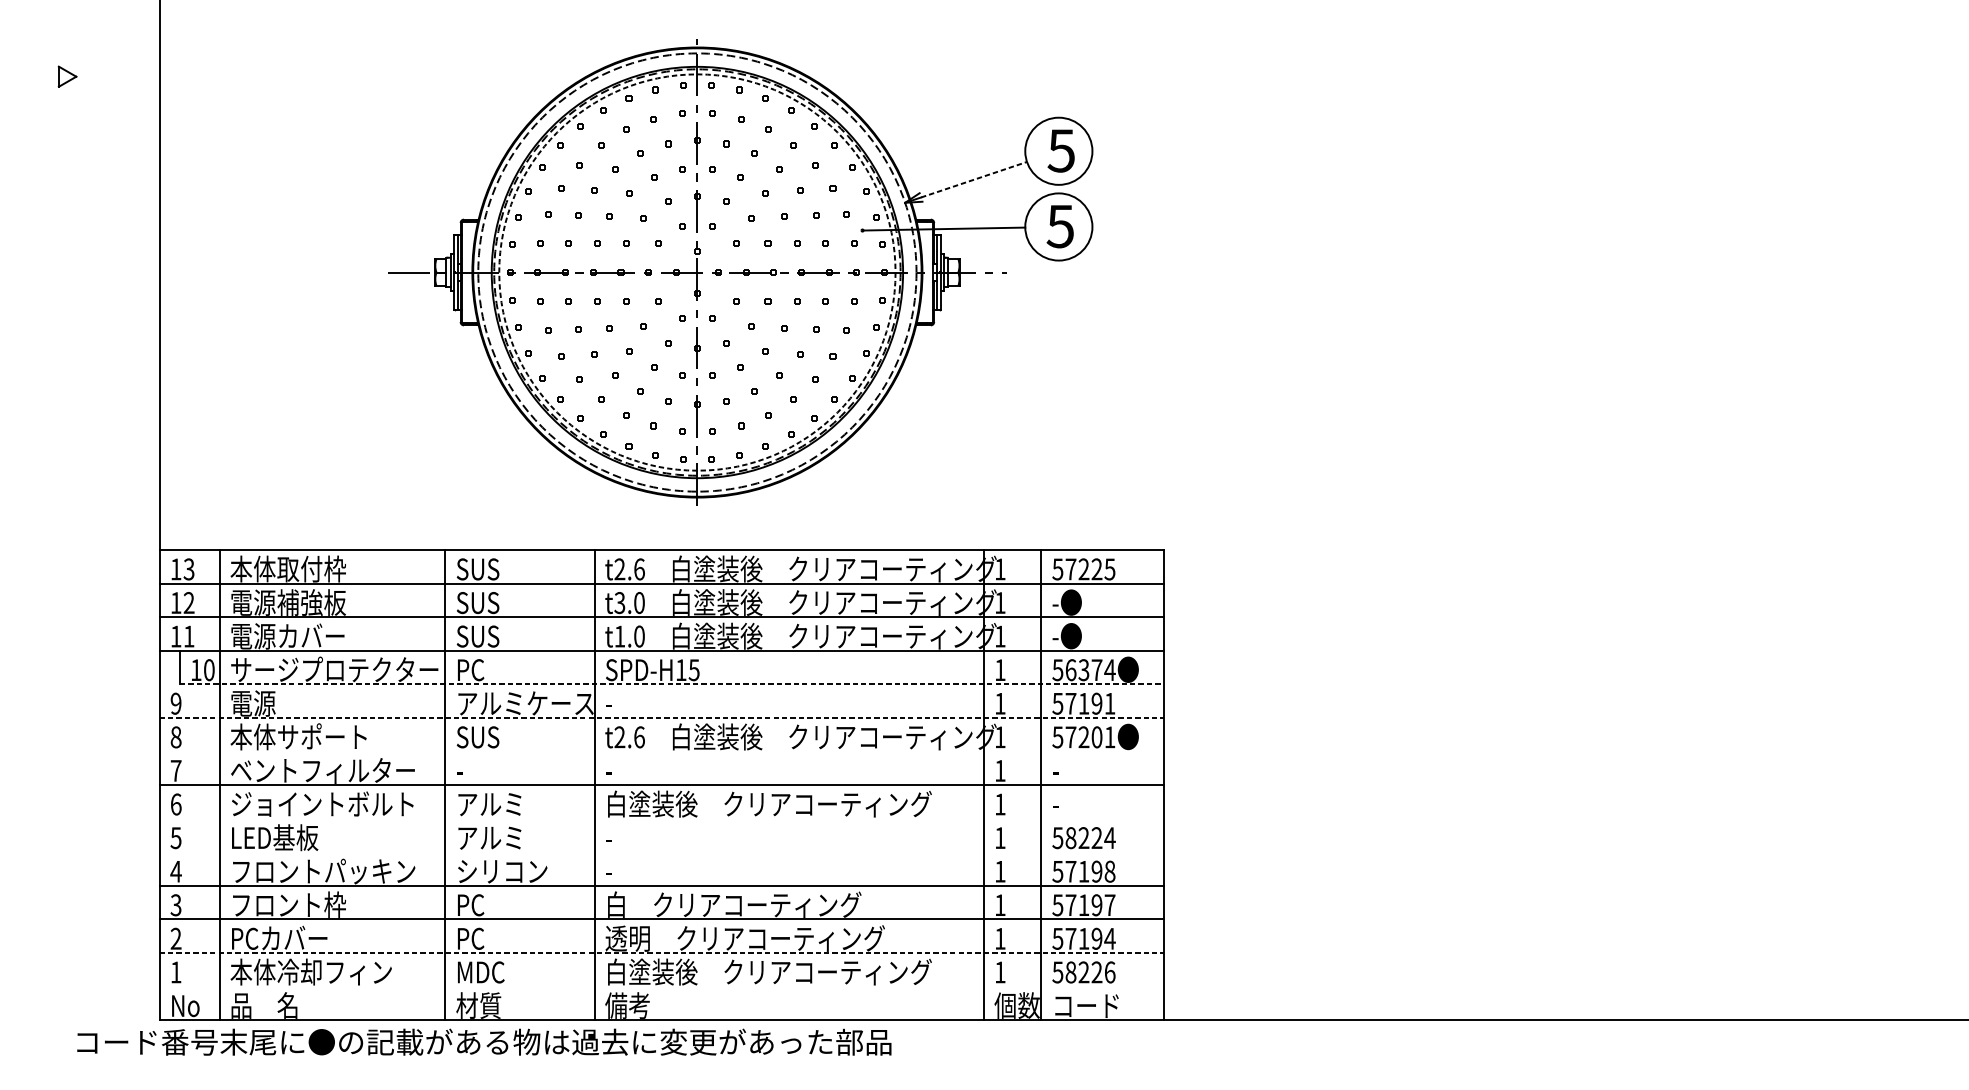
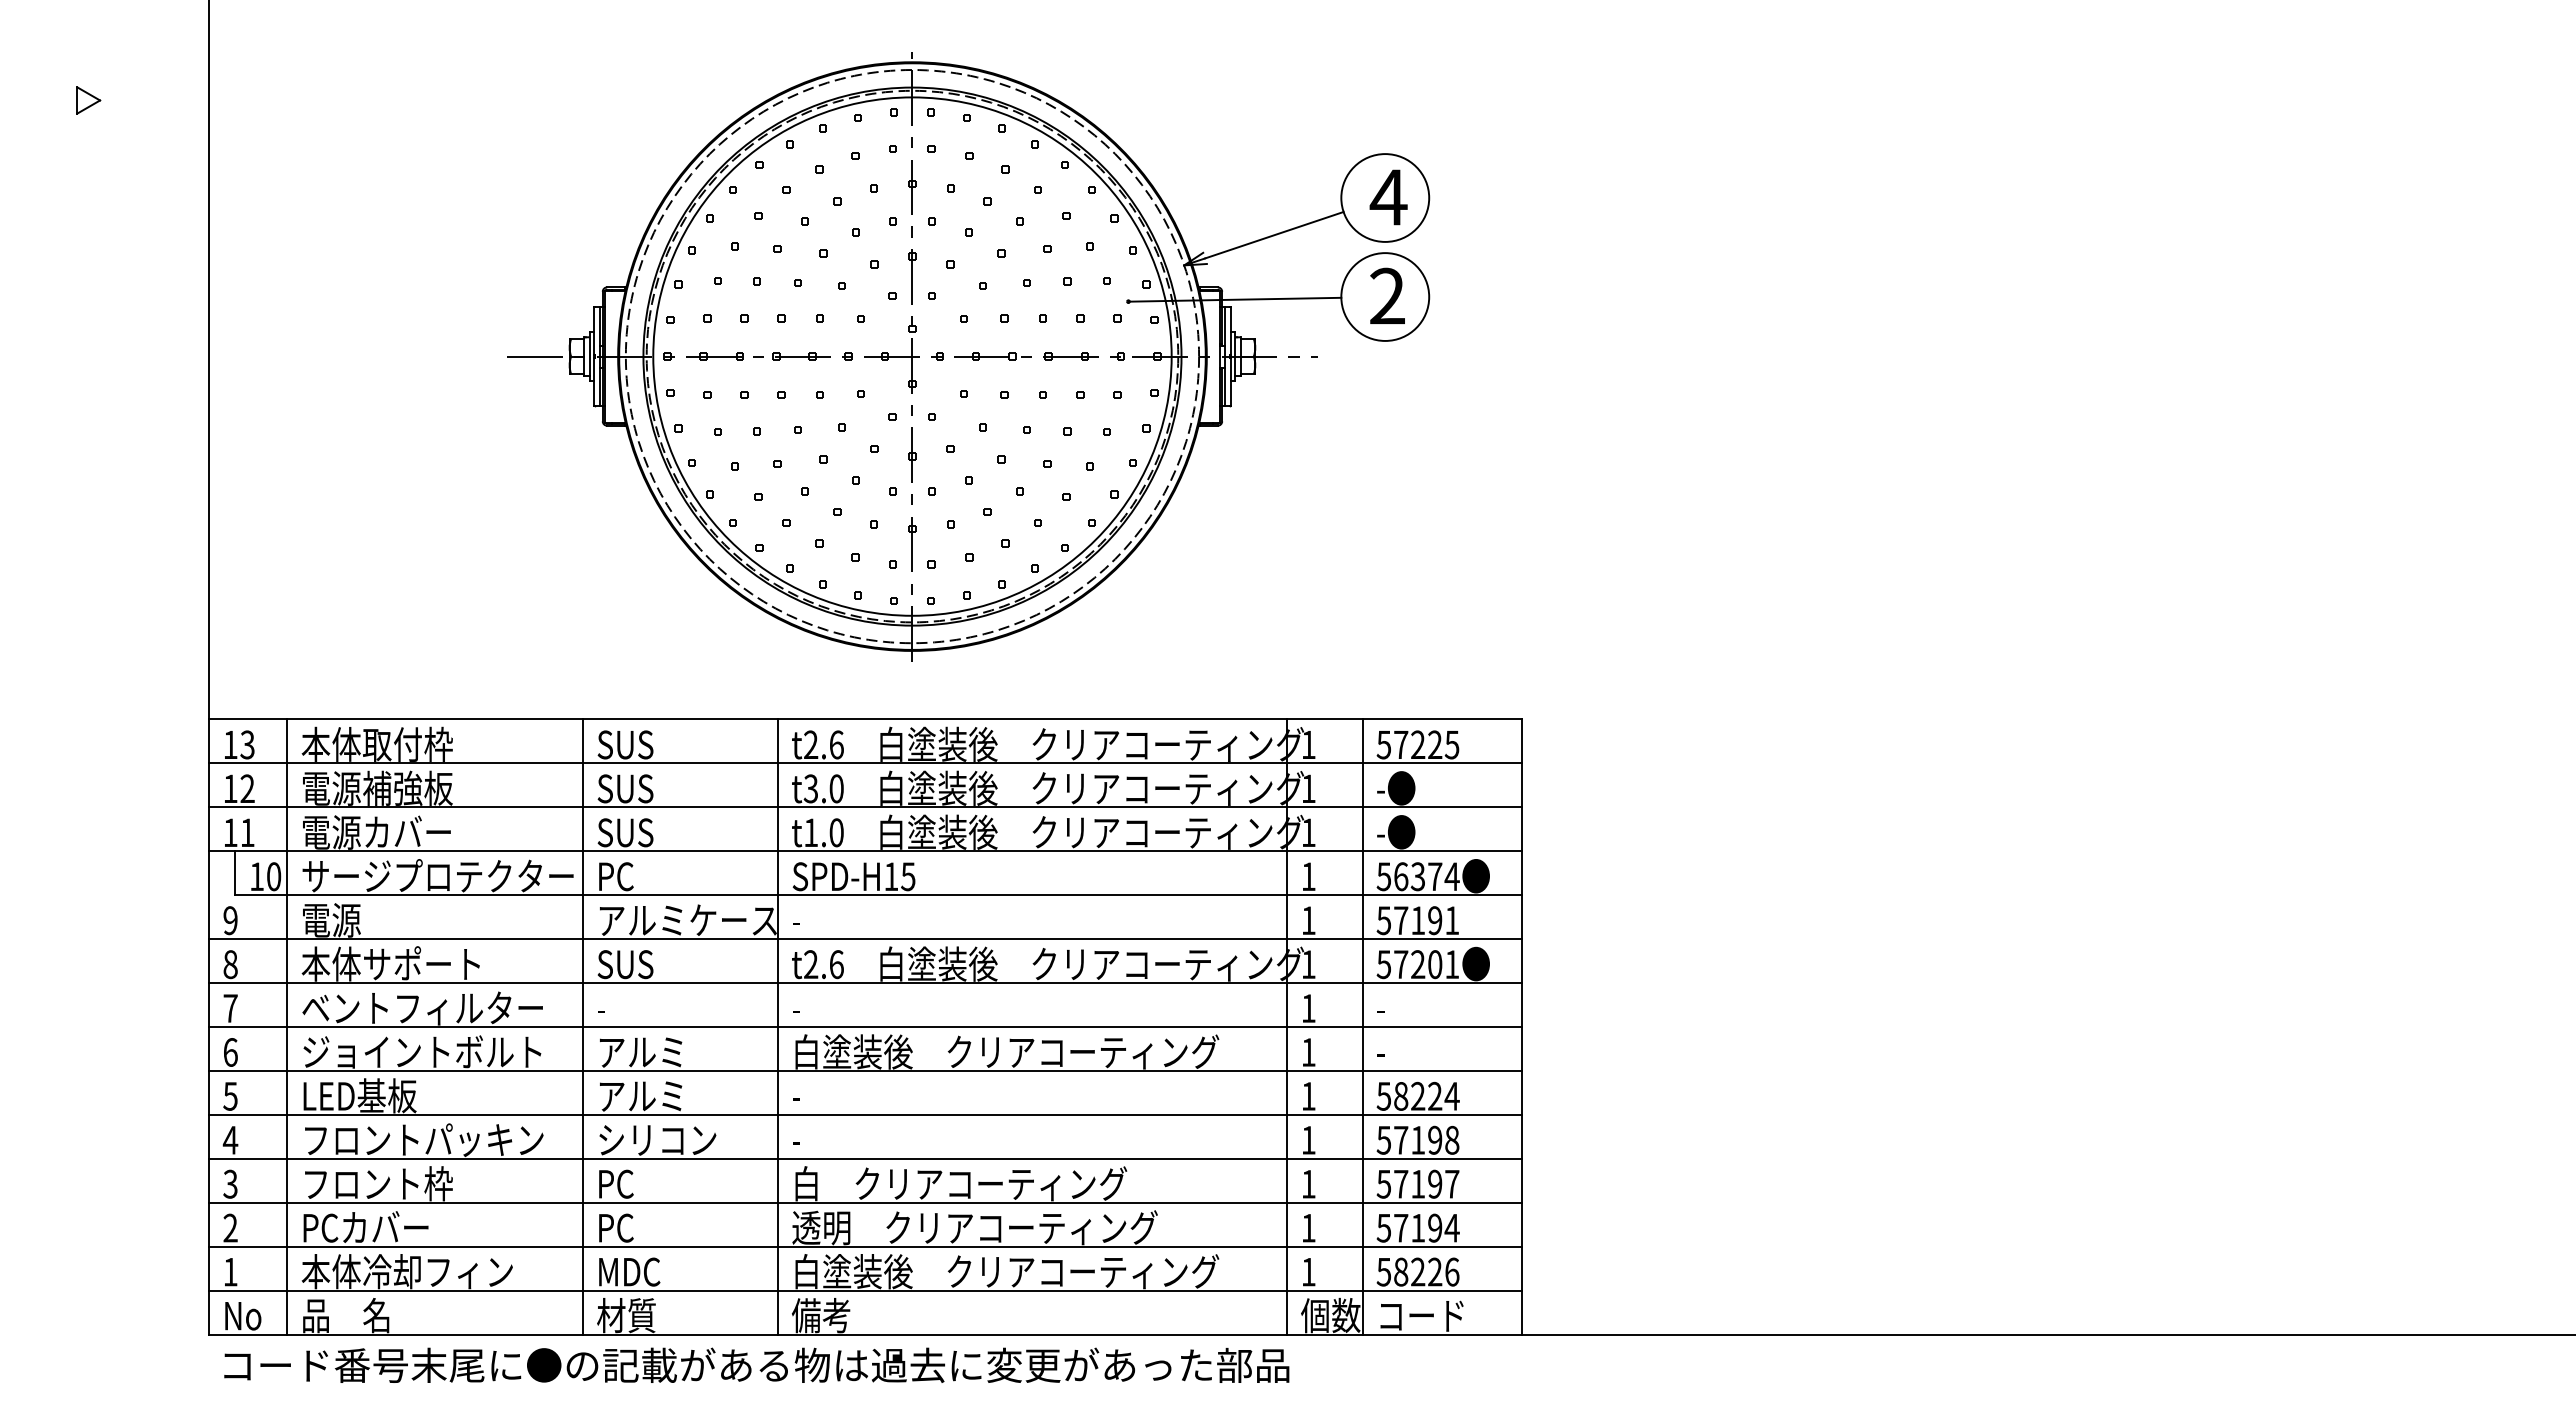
text: (1061, 150) -> (1388, 197), 5 -> 4
line: (974, 179) -> (1274, 235), dashed -> solid
text: (1059, 225) -> (1386, 295), 5 -> 2
circle: (697, 272) -> (912, 356), dashed -> solid
line: (671, 684) -> (878, 895), dashed -> solid
line: (661, 718) -> (865, 939), dashed -> solid
line: (661, 751) -> (865, 983), added
line: (661, 818) -> (865, 1070), added
line: (661, 851) -> (865, 1114), added
line: (661, 952) -> (865, 1246), dashed -> solid
line: (661, 986) -> (865, 1290), added
text: (484, 1041) -> (756, 1364), moved

